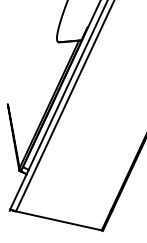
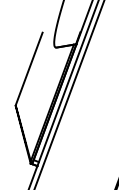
line: (25, 63) -> (28, 68), added

